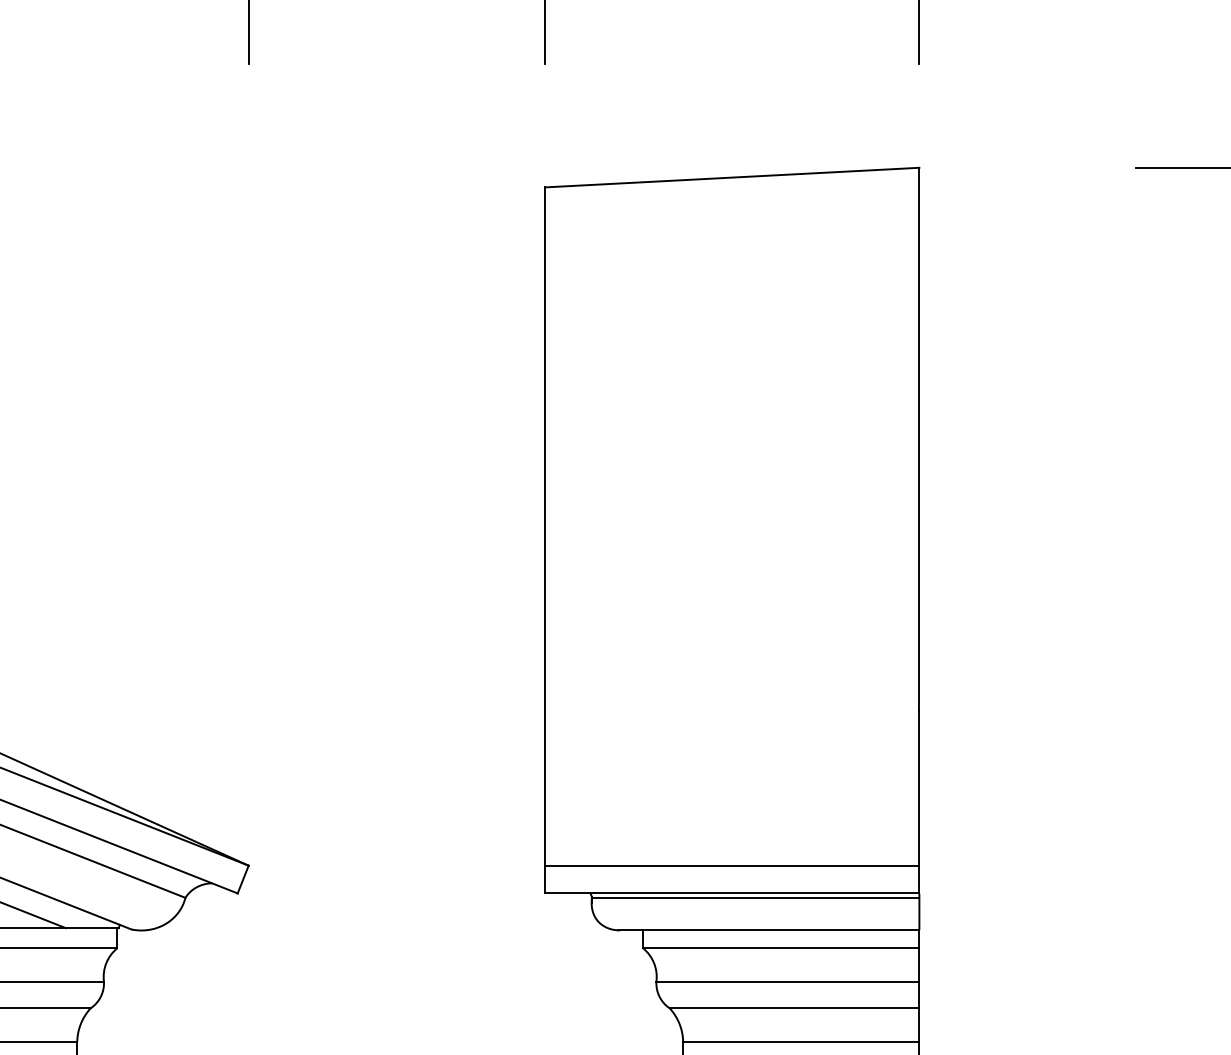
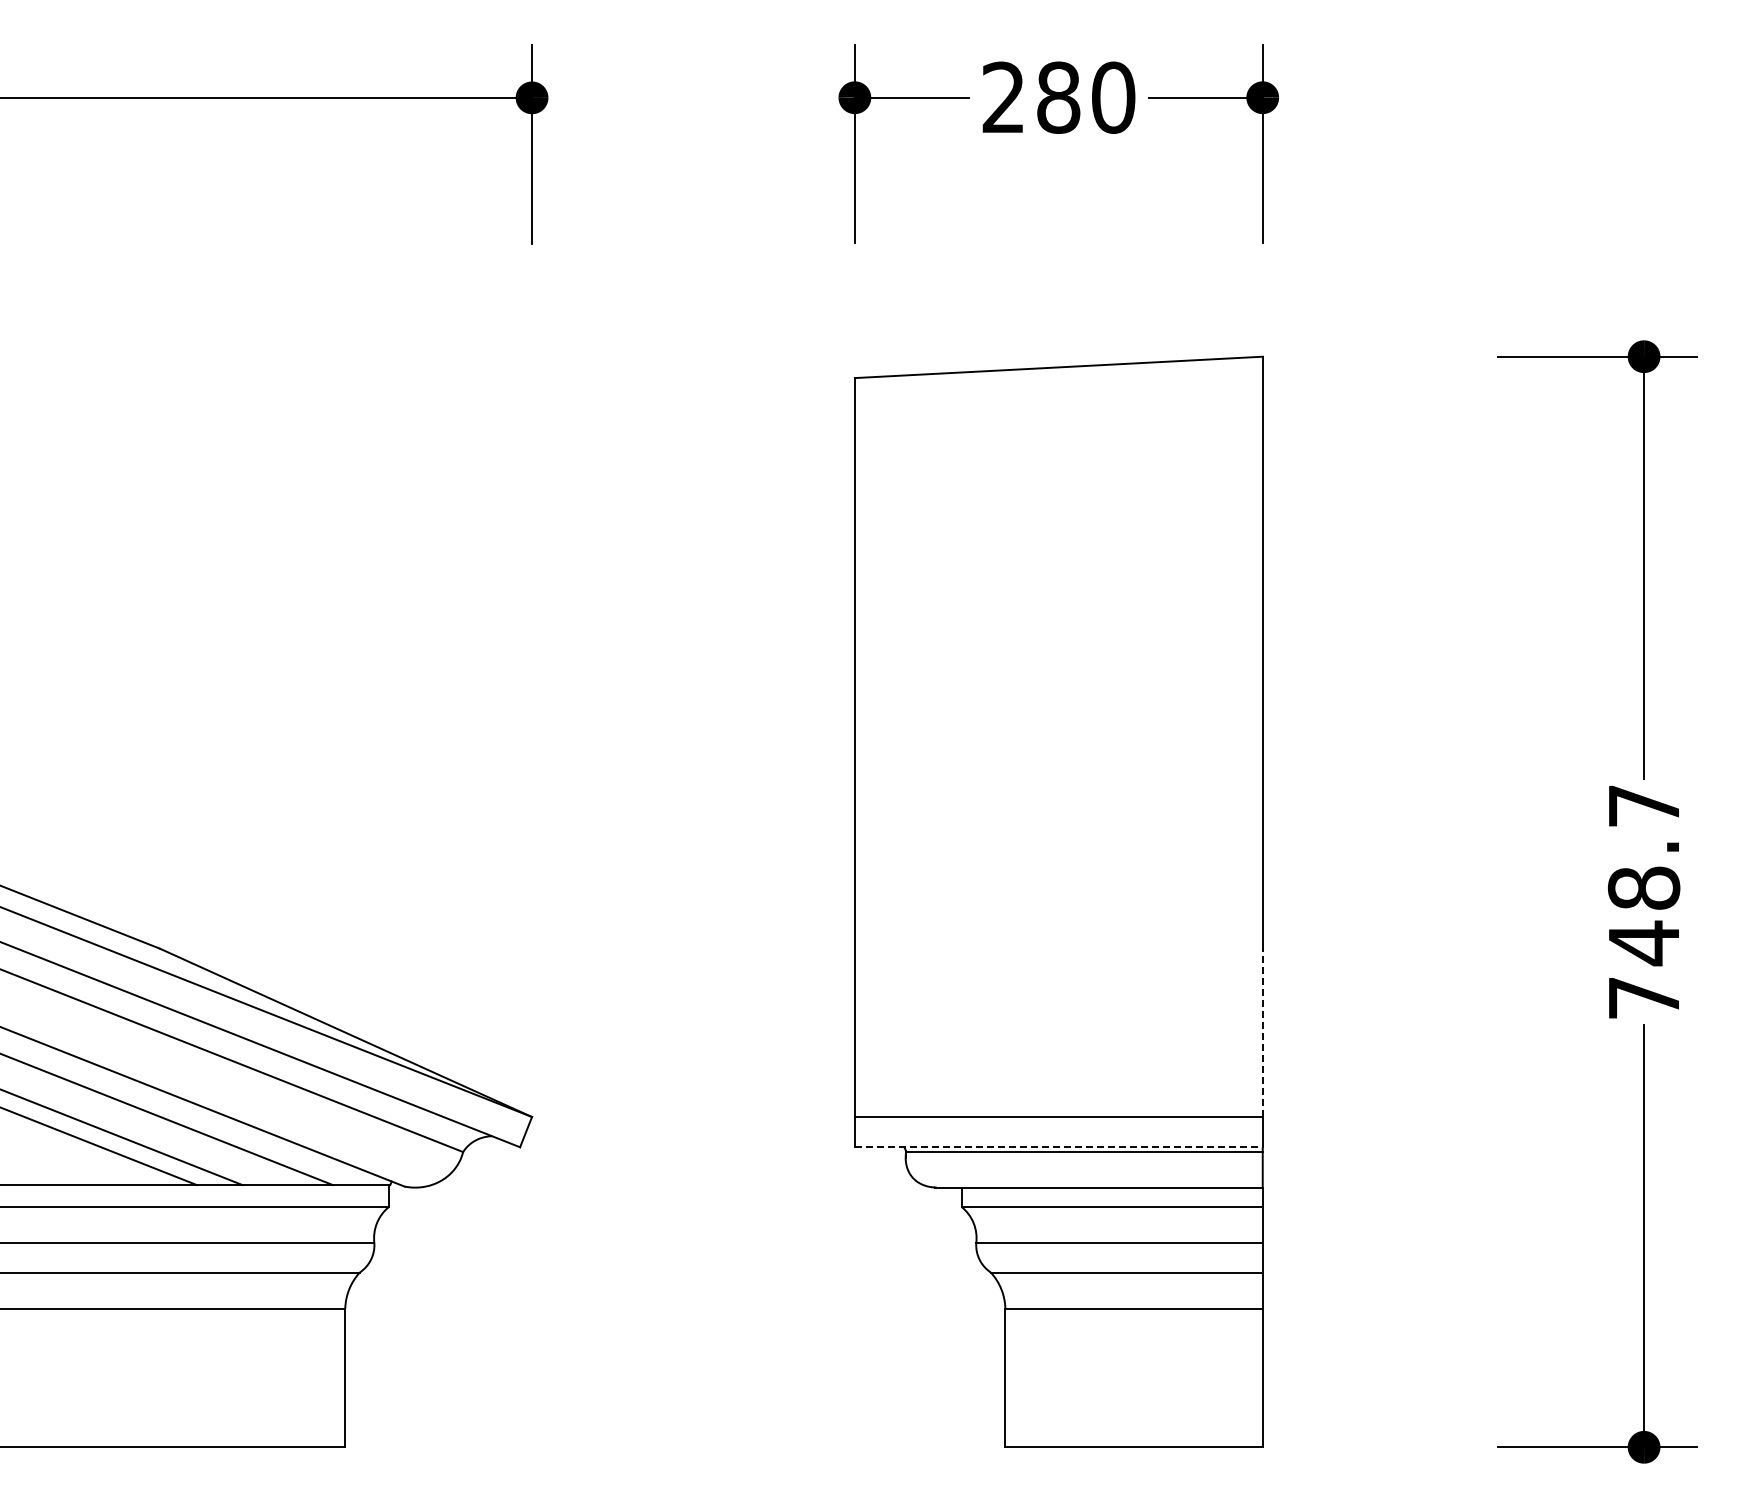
line: (919, 788) -> (1262, 1032), solid -> dashed
line: (731, 893) -> (1058, 1147), solid -> dashed

